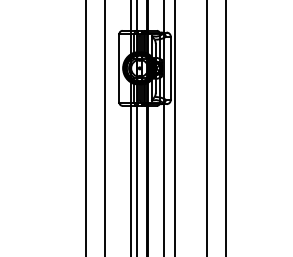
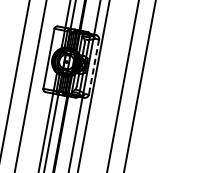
line: (170, 68) -> (93, 67), solid -> dashed

